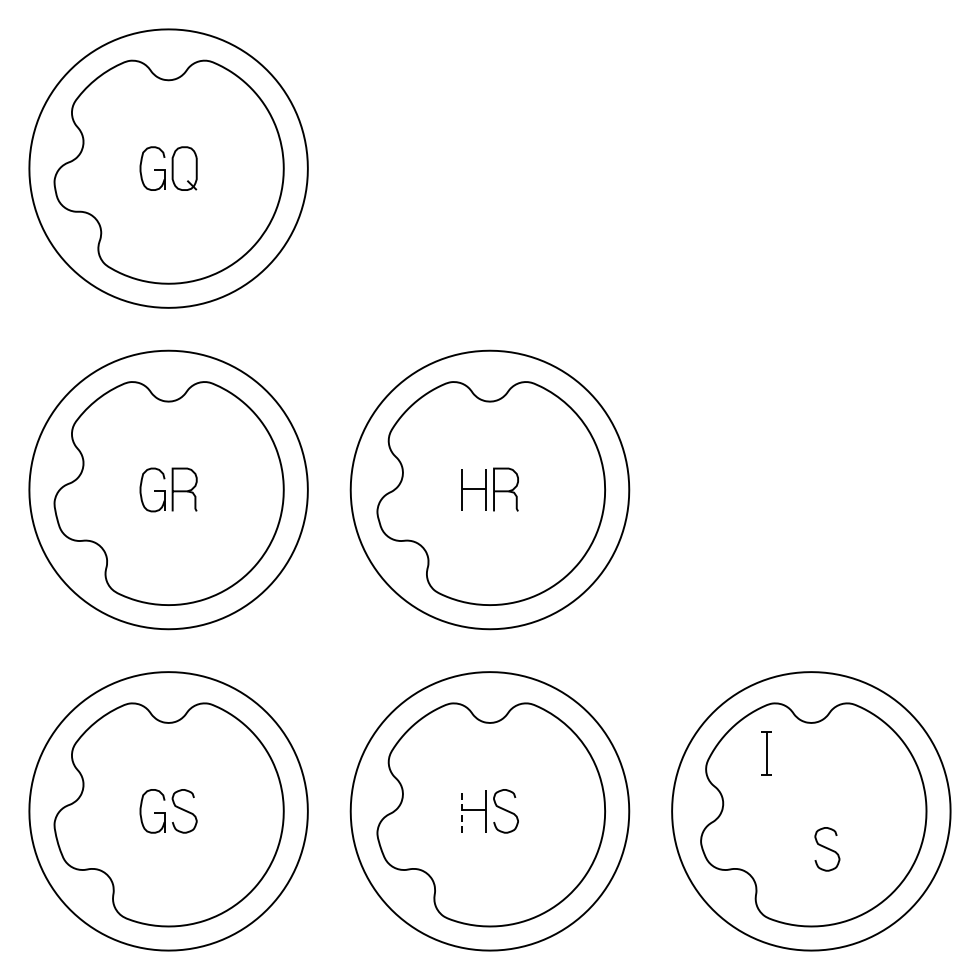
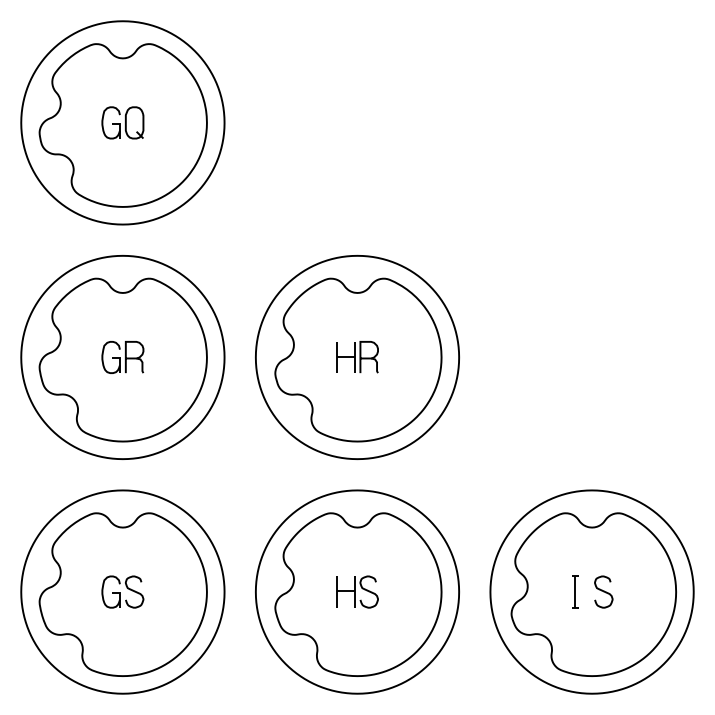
part: (766, 753) -> (575, 592), moved
line: (461, 810) -> (336, 591), dashed -> solid
curve: (827, 849) -> (603, 592), moved

